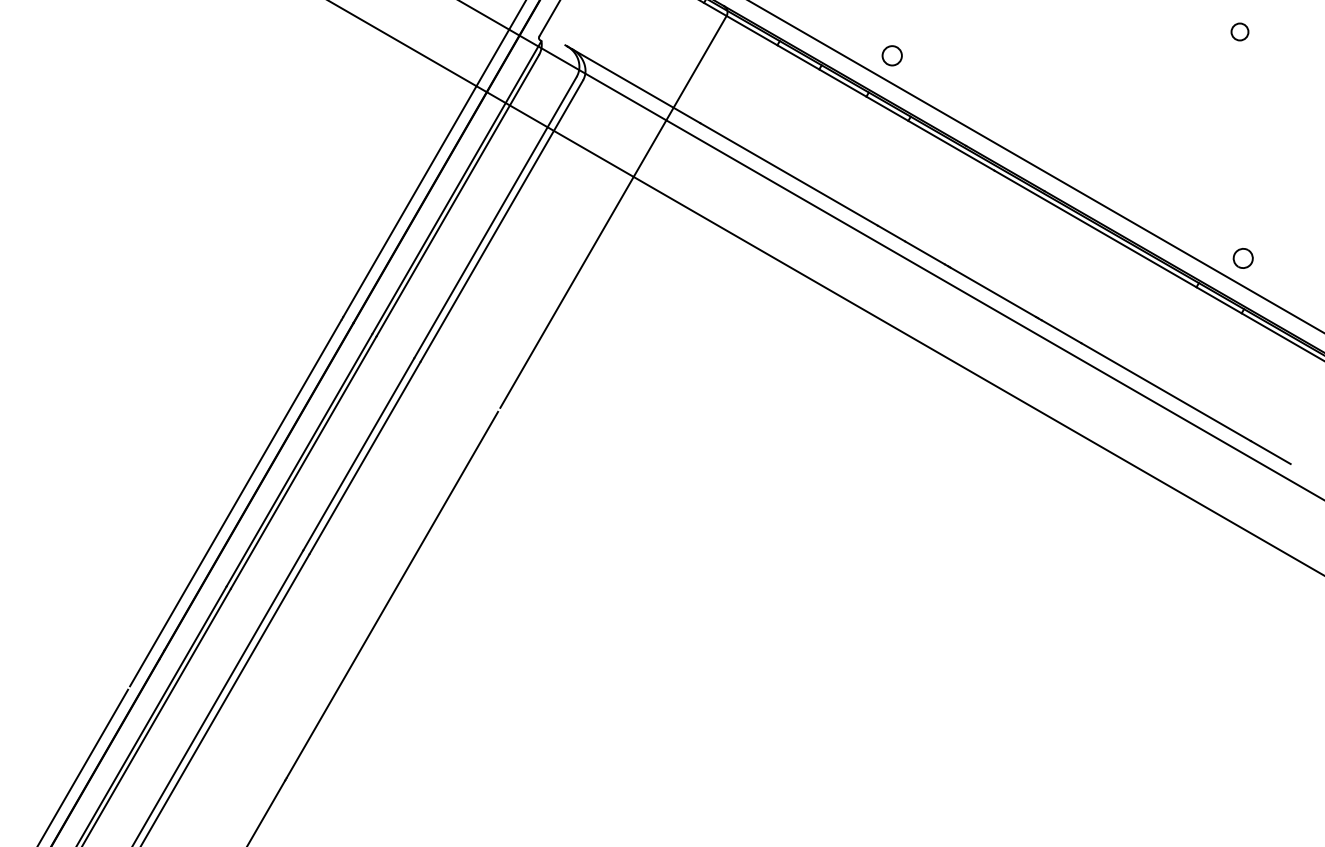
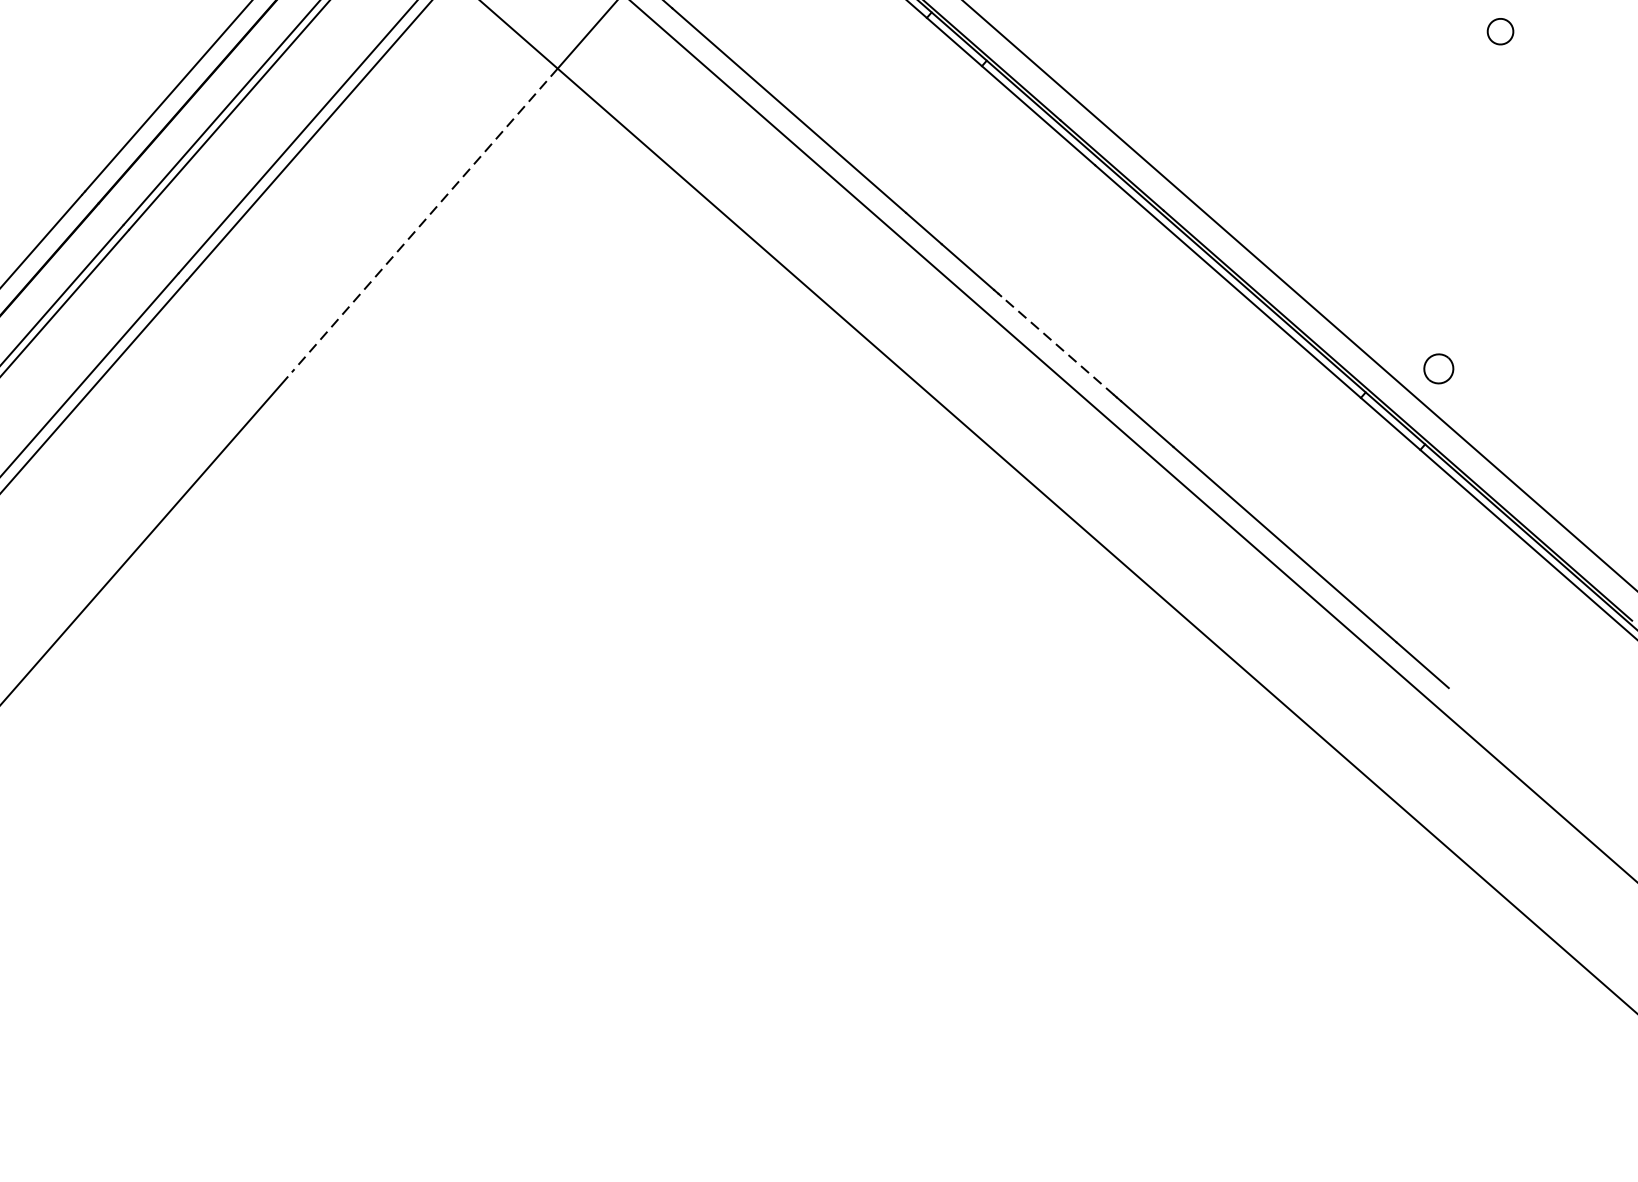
line: (566, 292) -> (423, 220), solid -> dashed
line: (993, 292) -> (1057, 345), solid -> dashed

